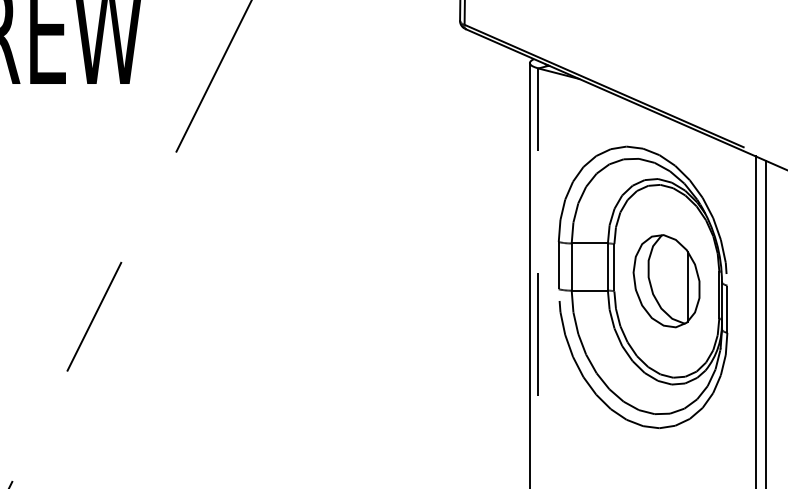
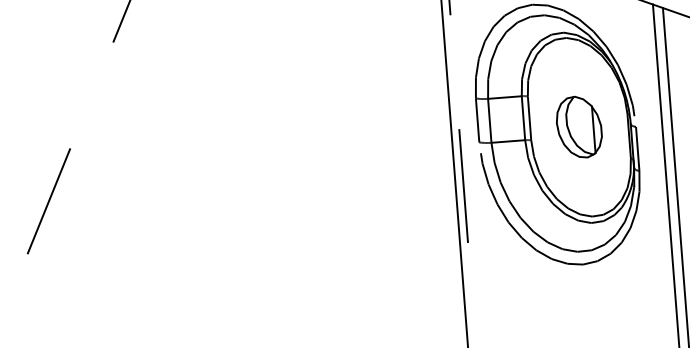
part: (666, 281) -> (579, 127), size x0.71

